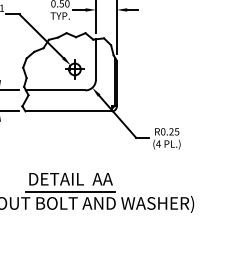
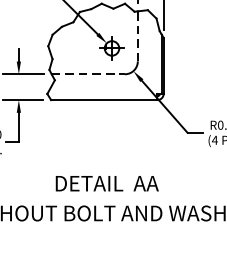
line: (95, 59) -> (137, 36), solid -> dashed
line: (55, 90) -> (88, 74), solid -> dashed
line: (70, 192) -> (106, 199), removed

